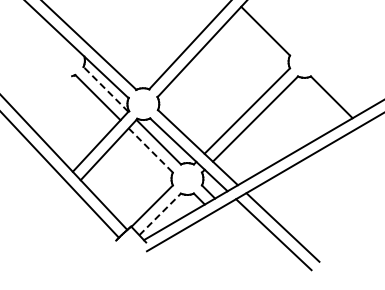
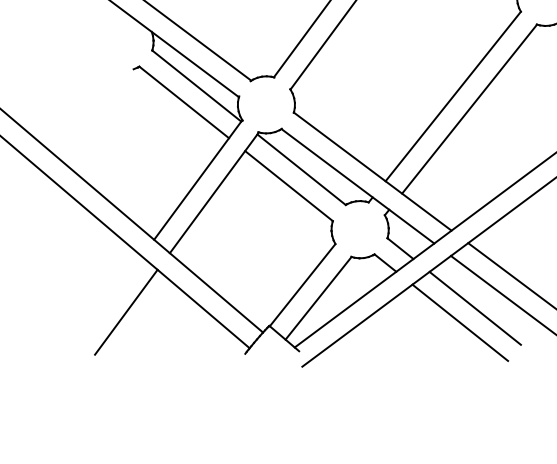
line: (105, 89) -> (195, 86), dashed -> solid
line: (151, 150) -> (290, 185), dashed -> solid
line: (52, 209) -> (125, 311), added
line: (160, 214) -> (319, 298), dashed -> solid
line: (246, 229) -> (475, 307), added
line: (237, 236) -> (460, 322), added

